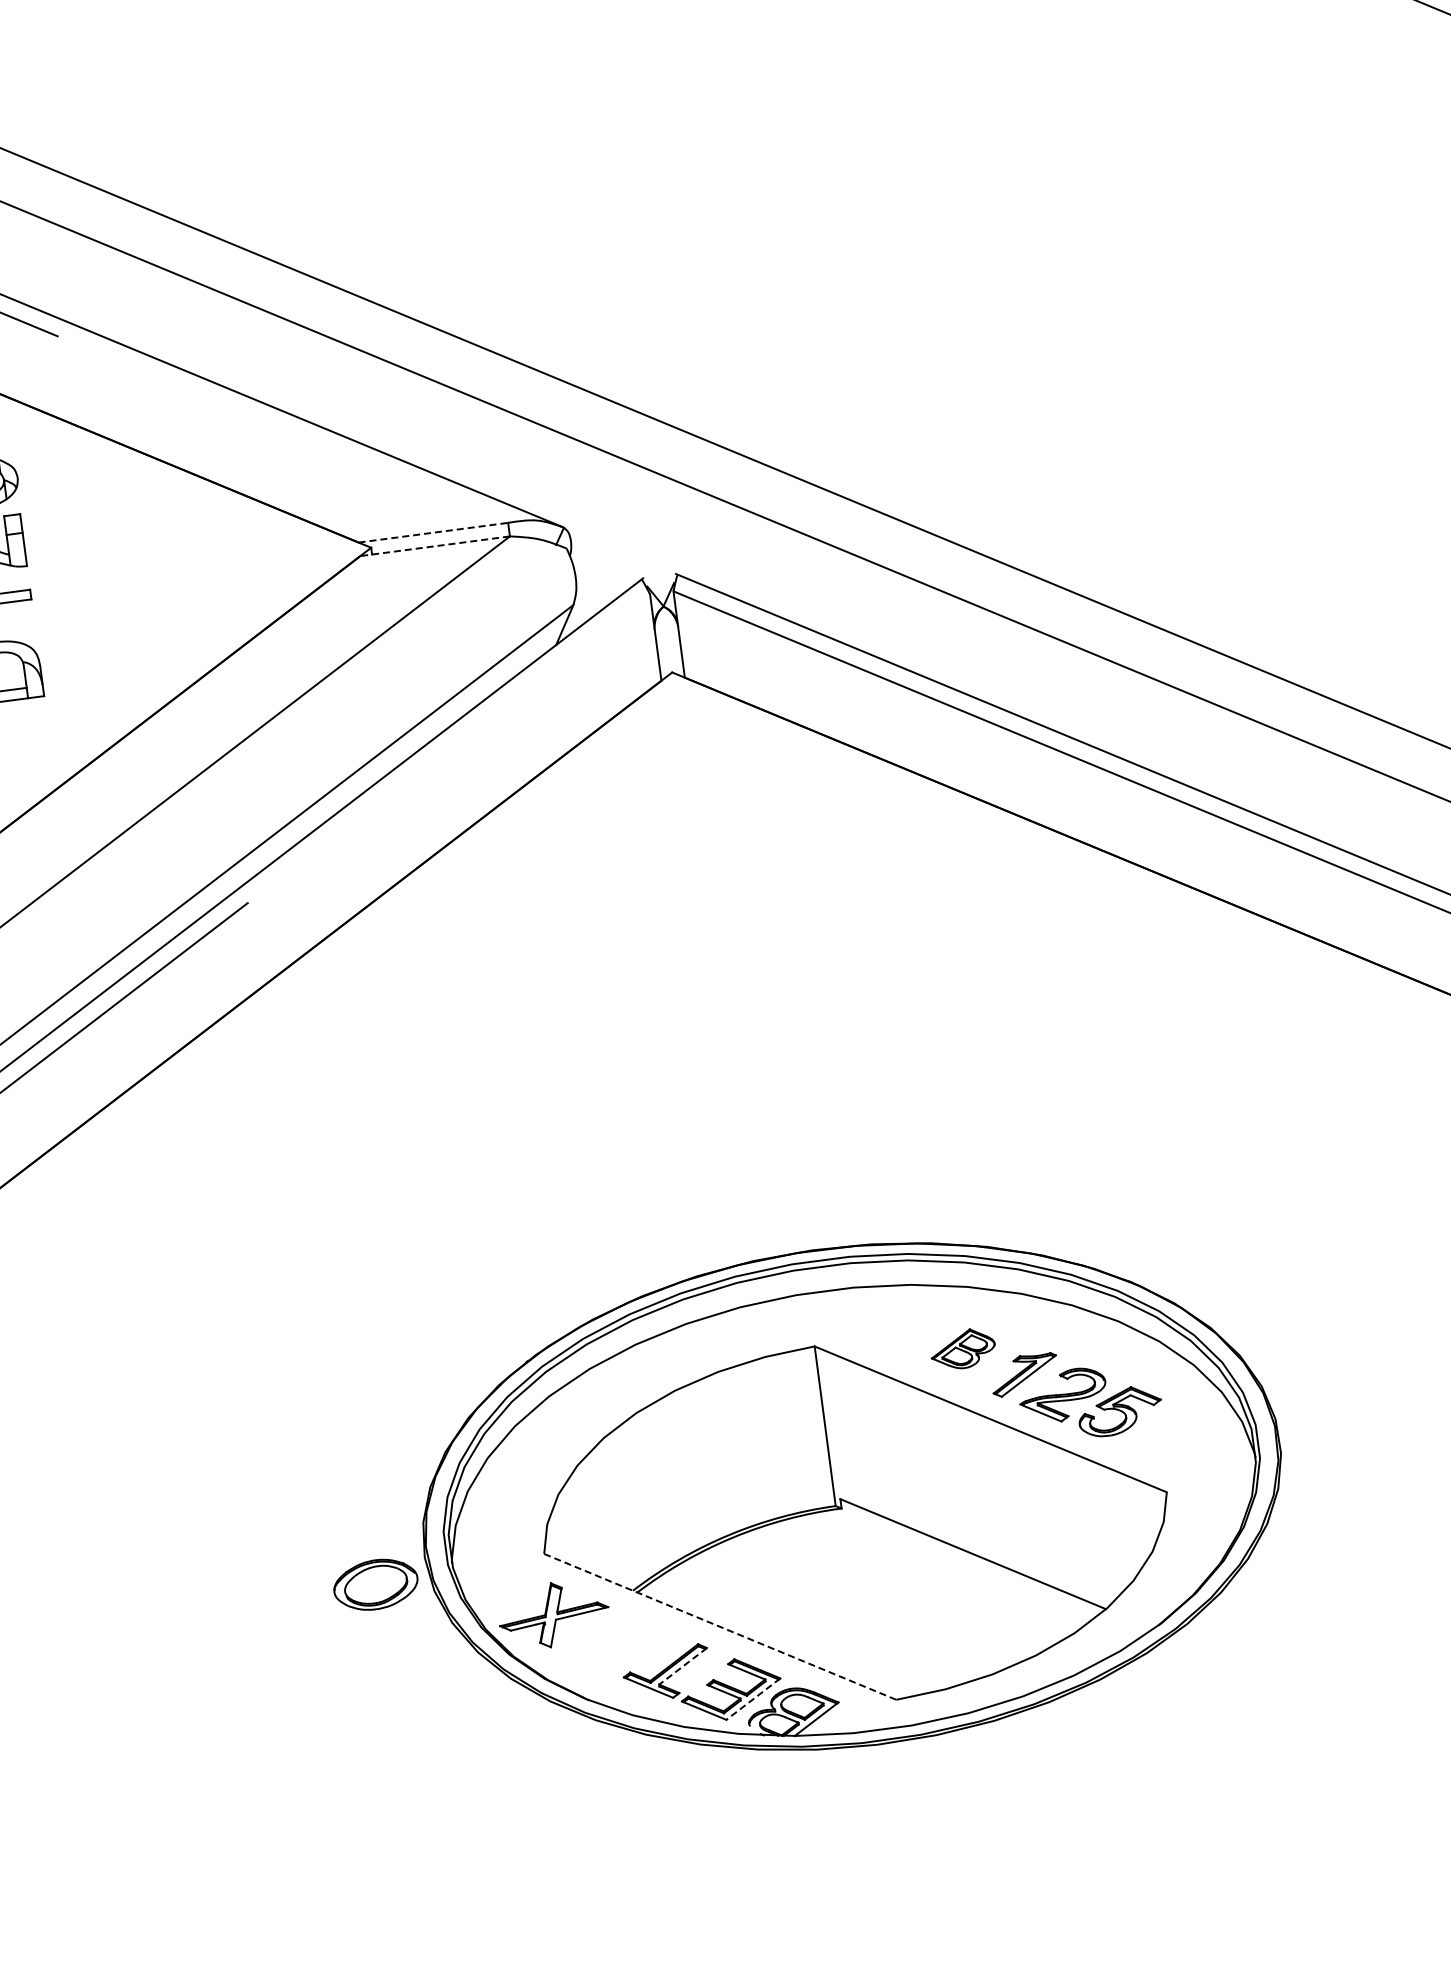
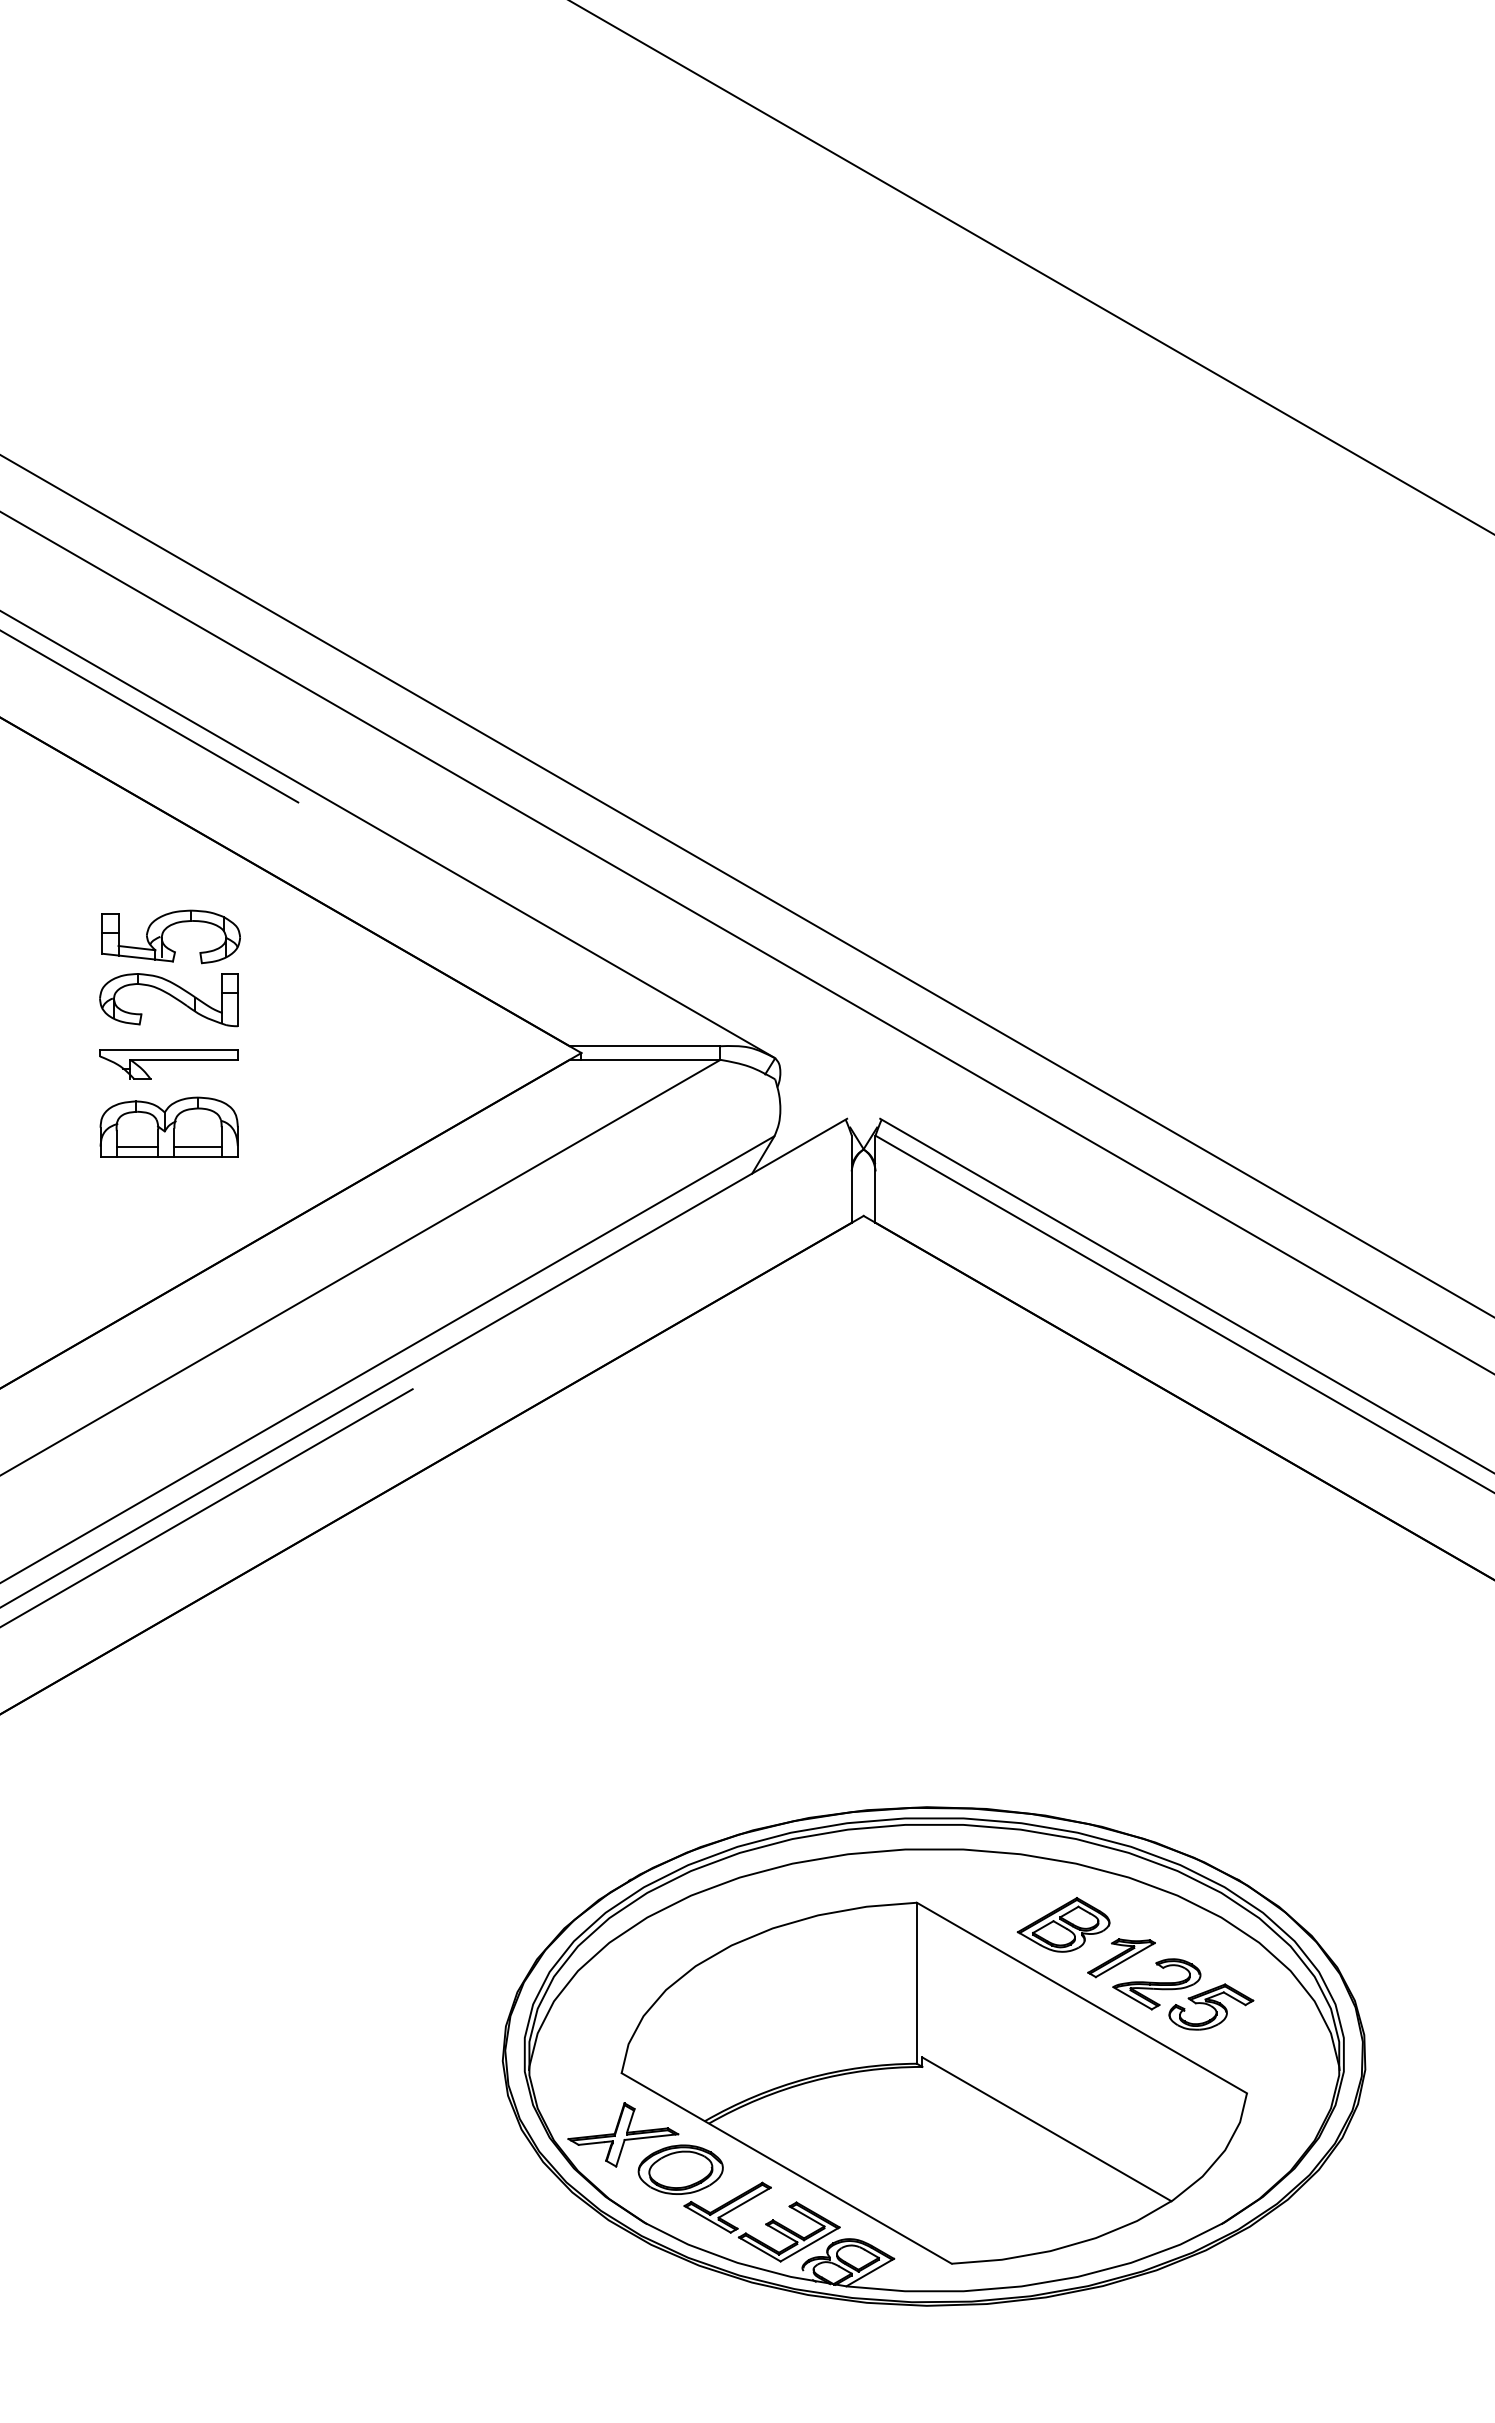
line: (433, 532) -> (645, 1046), dashed -> solid
line: (434, 545) -> (644, 1059), dashed -> solid
part: (962, 1348) -> (1063, 1924), size x1.43
part: (375, 1584) -> (680, 2169), moved
line: (720, 1626) -> (786, 2168), dashed -> solid
line: (682, 1666) -> (744, 2202), dashed -> solid
line: (752, 1699) -> (809, 2244), dashed -> solid

